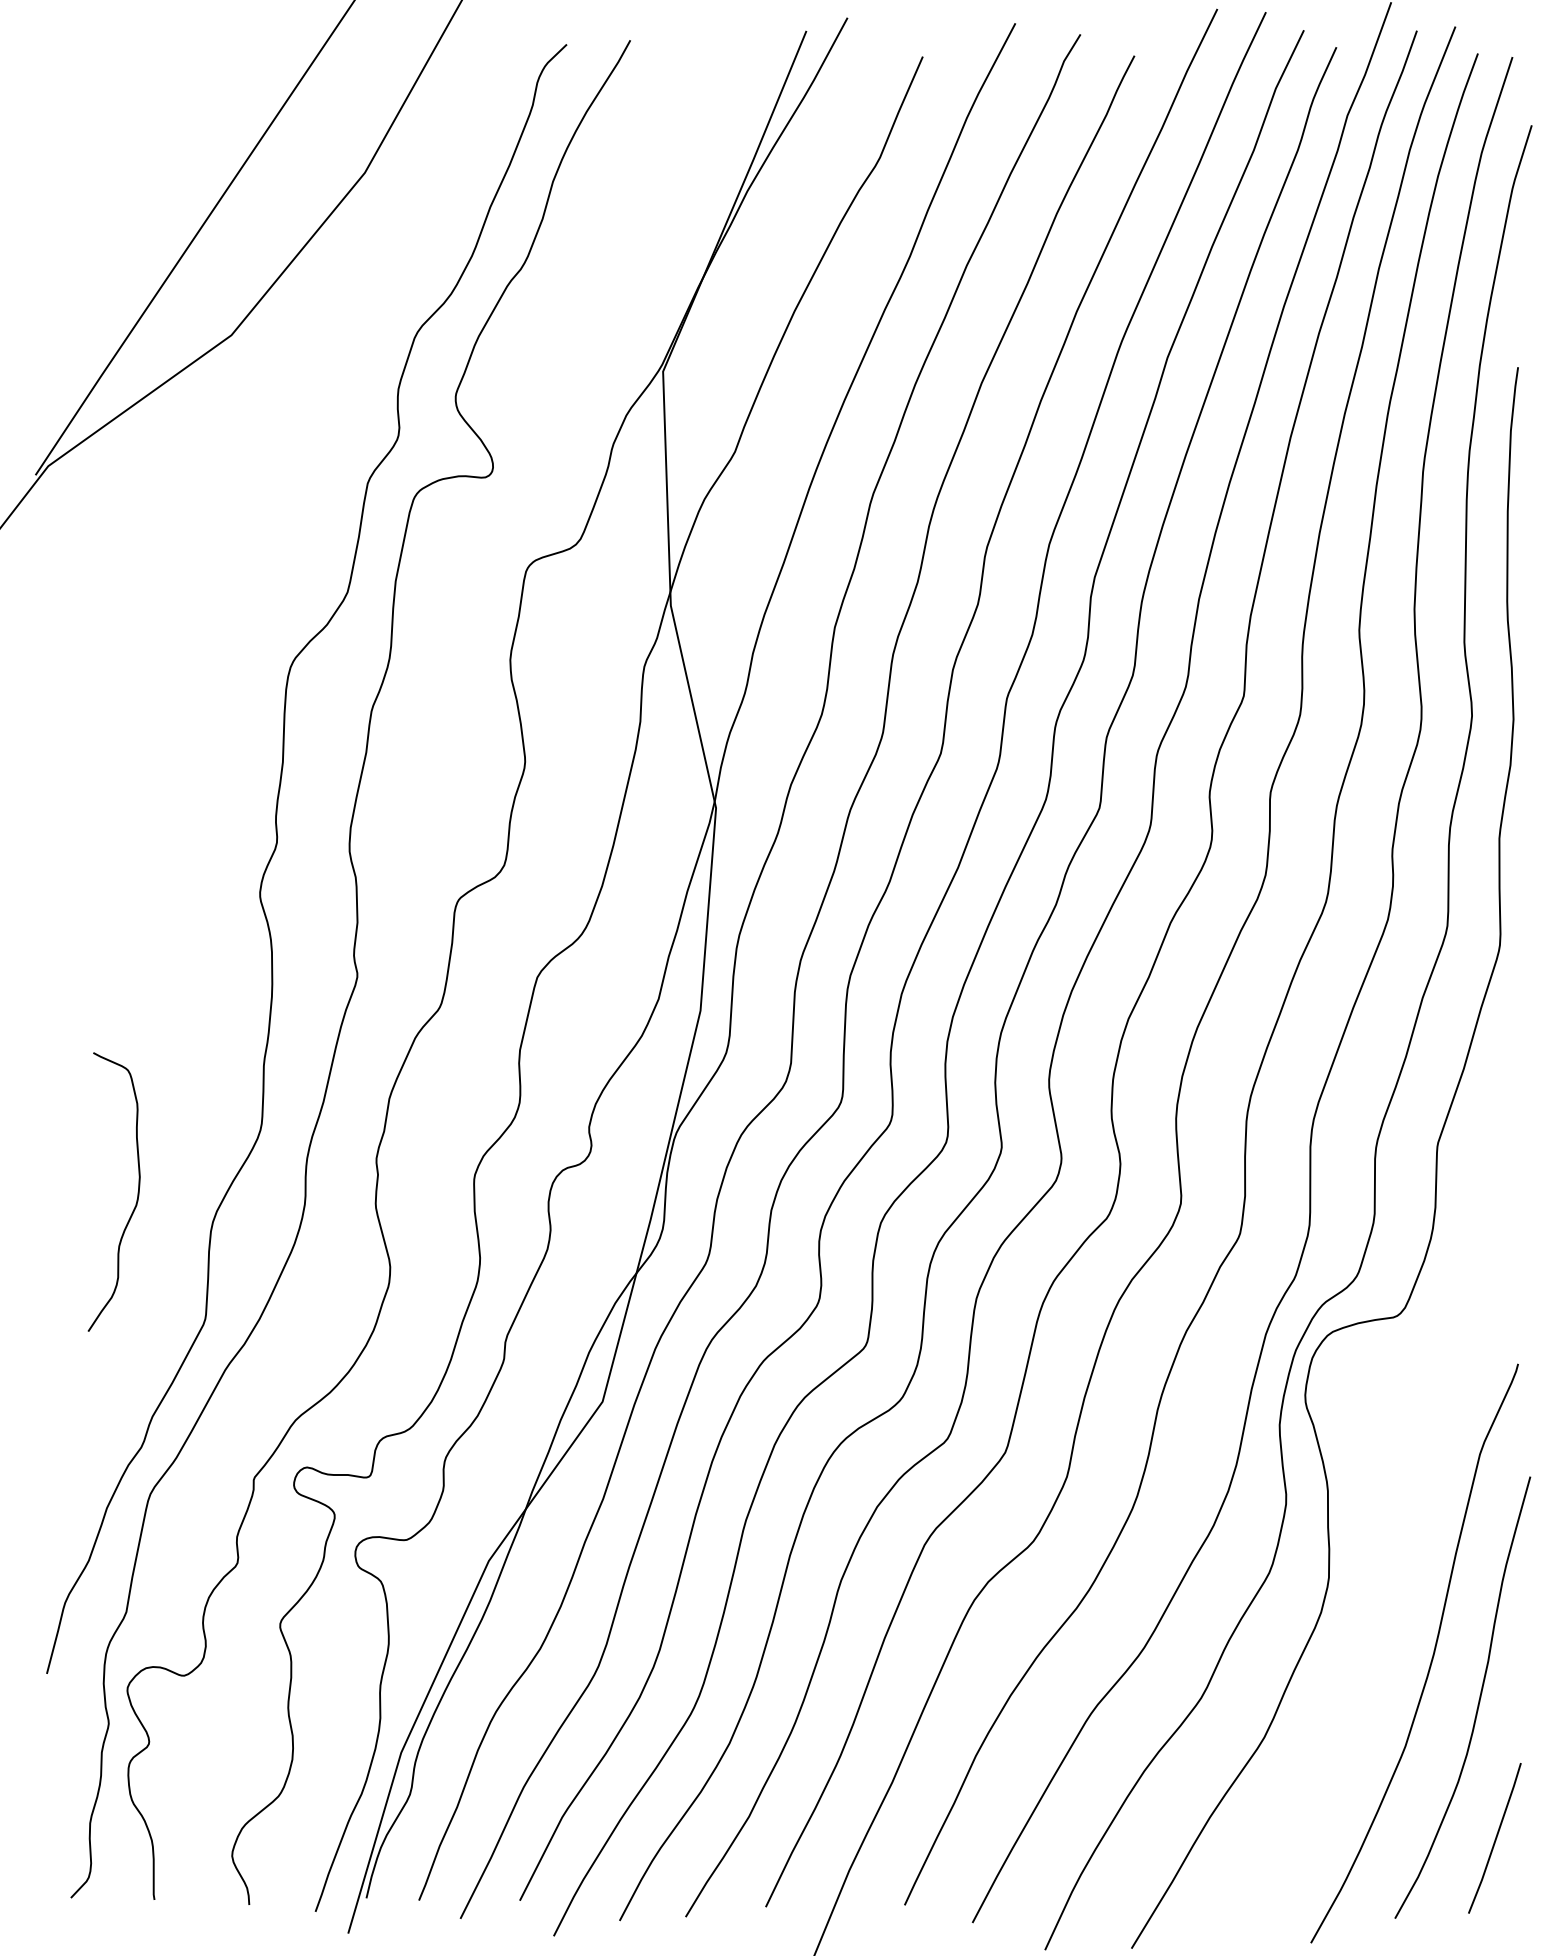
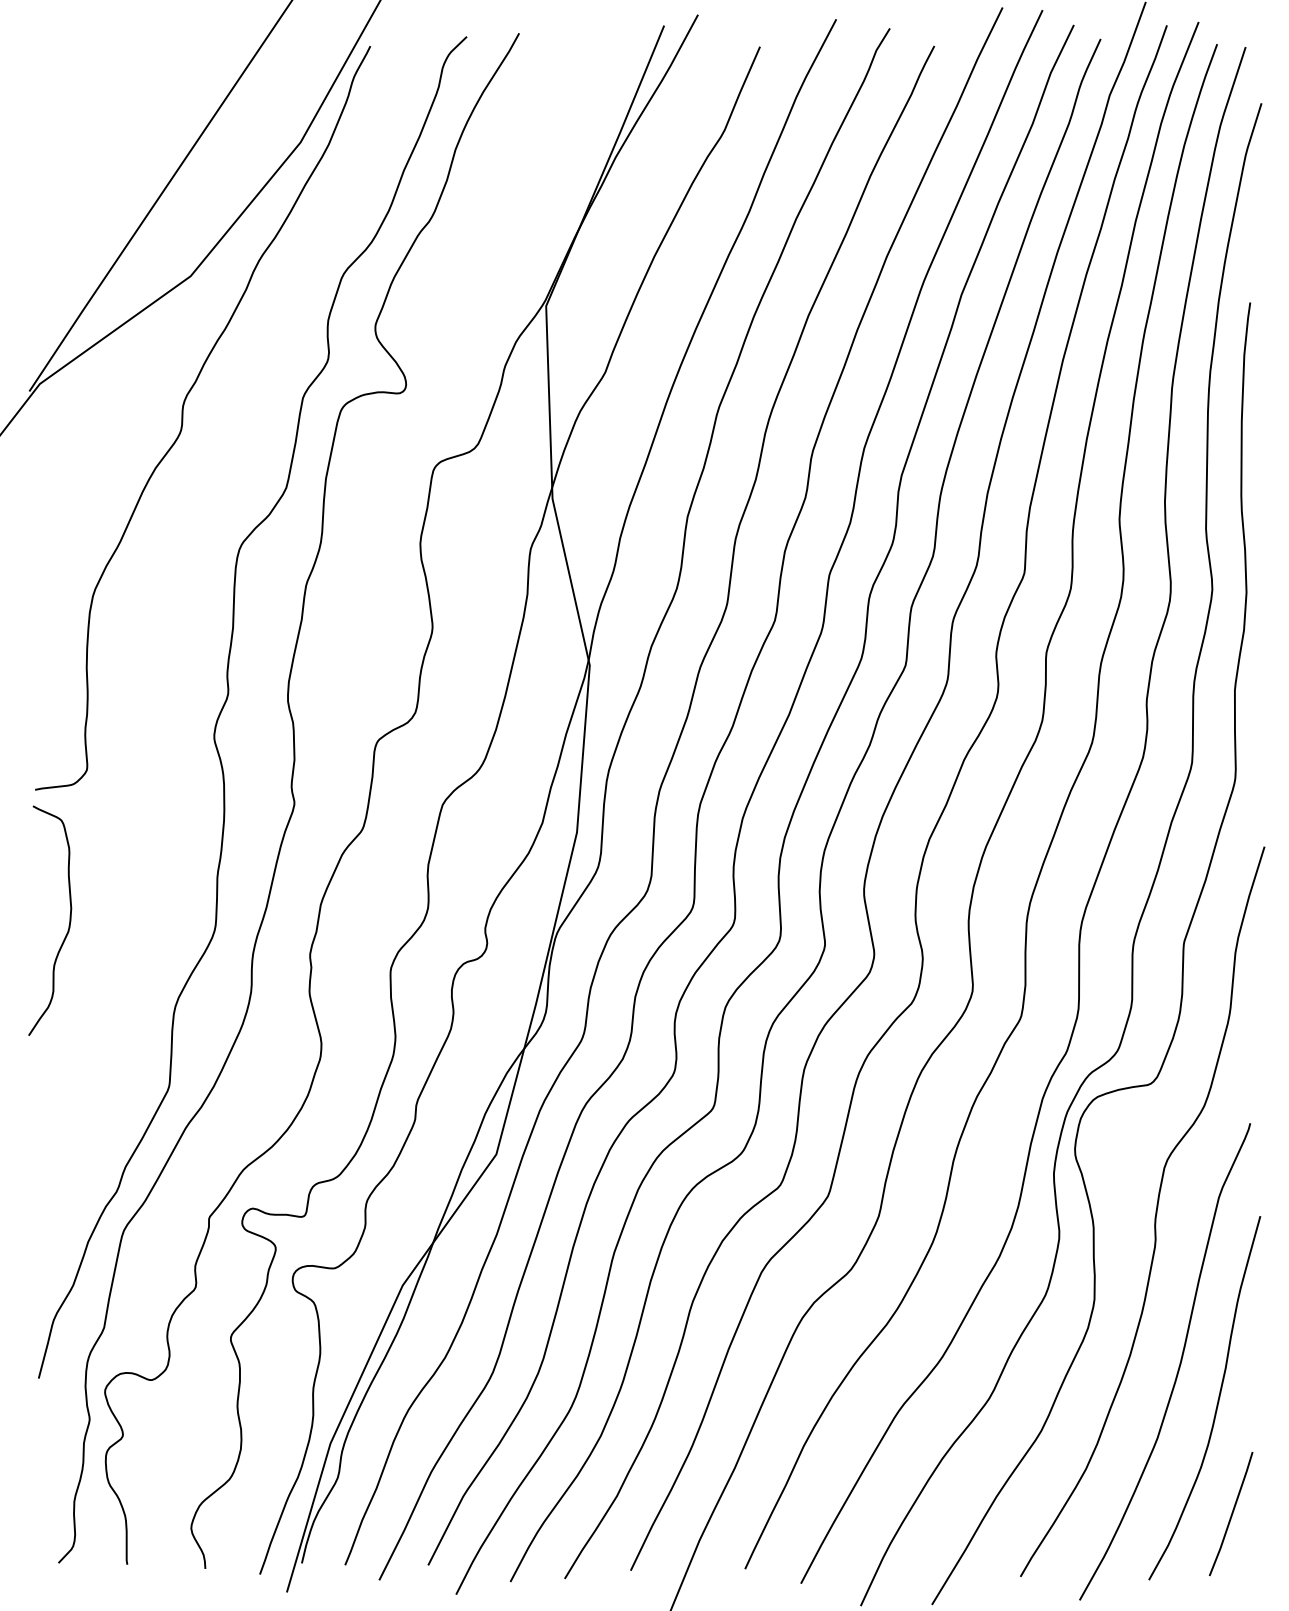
curve: (222, 508) -> (183, 418), added
curve: (136, 1197) -> (68, 925), moved
curve: (1403, 1471) -> (1155, 1211), added

